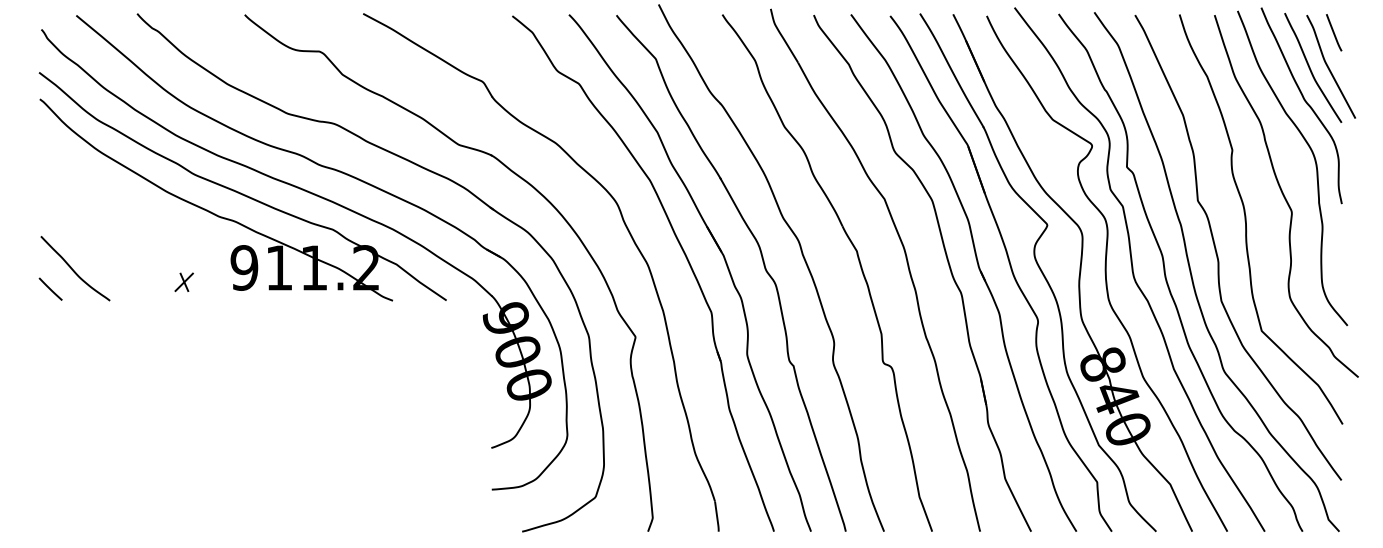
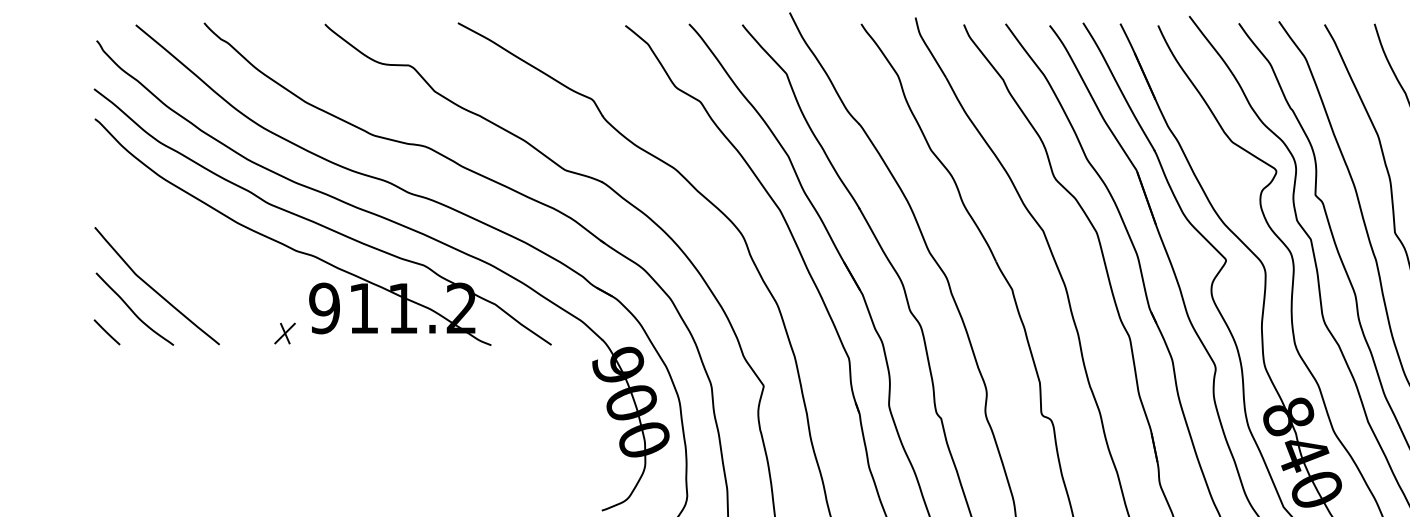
curve: (92, 250) -> (153, 288), added
part: (183, 282) -> (284, 333), moved

